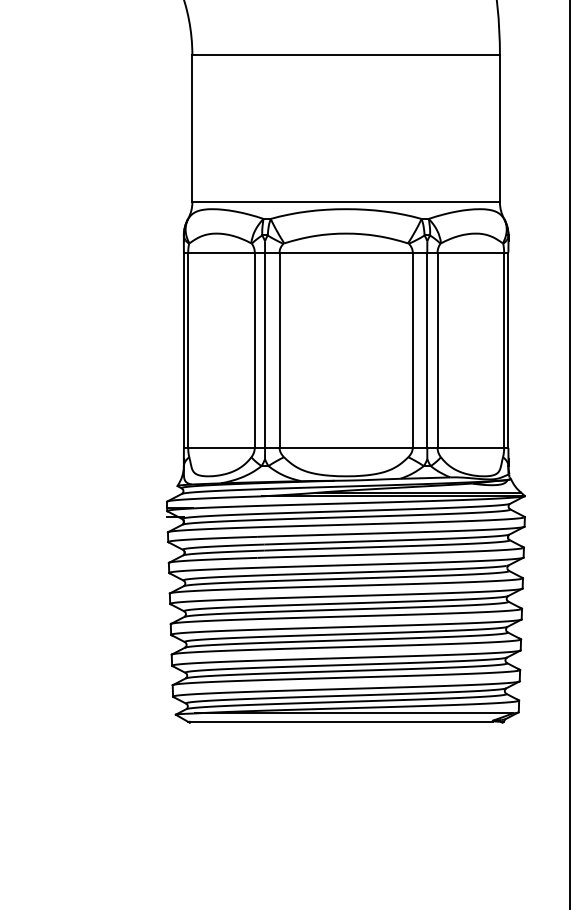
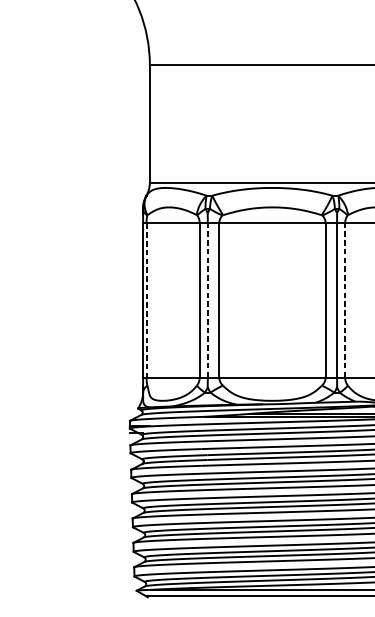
line: (188, 350) -> (146, 300), solid -> dashed
line: (265, 350) -> (208, 300), solid -> dashed
line: (437, 350) -> (345, 300), solid -> dashed

